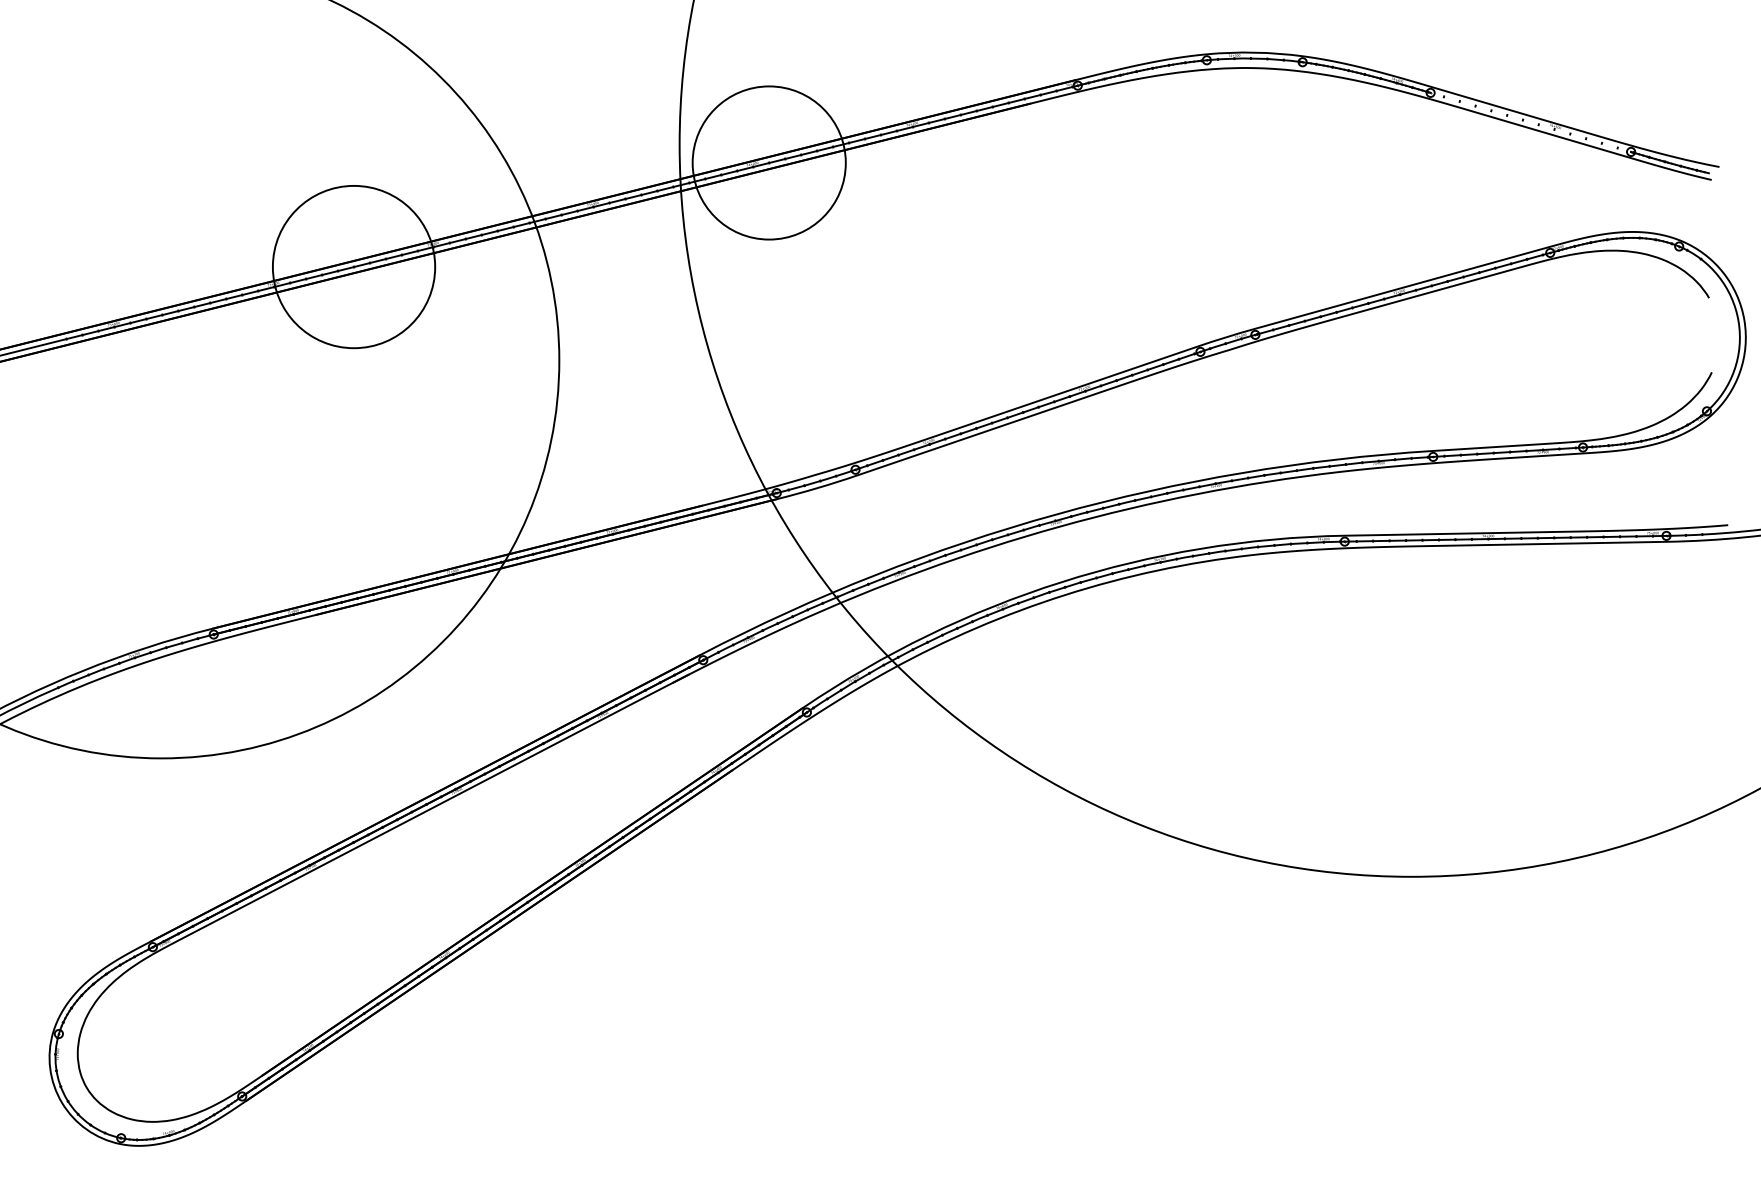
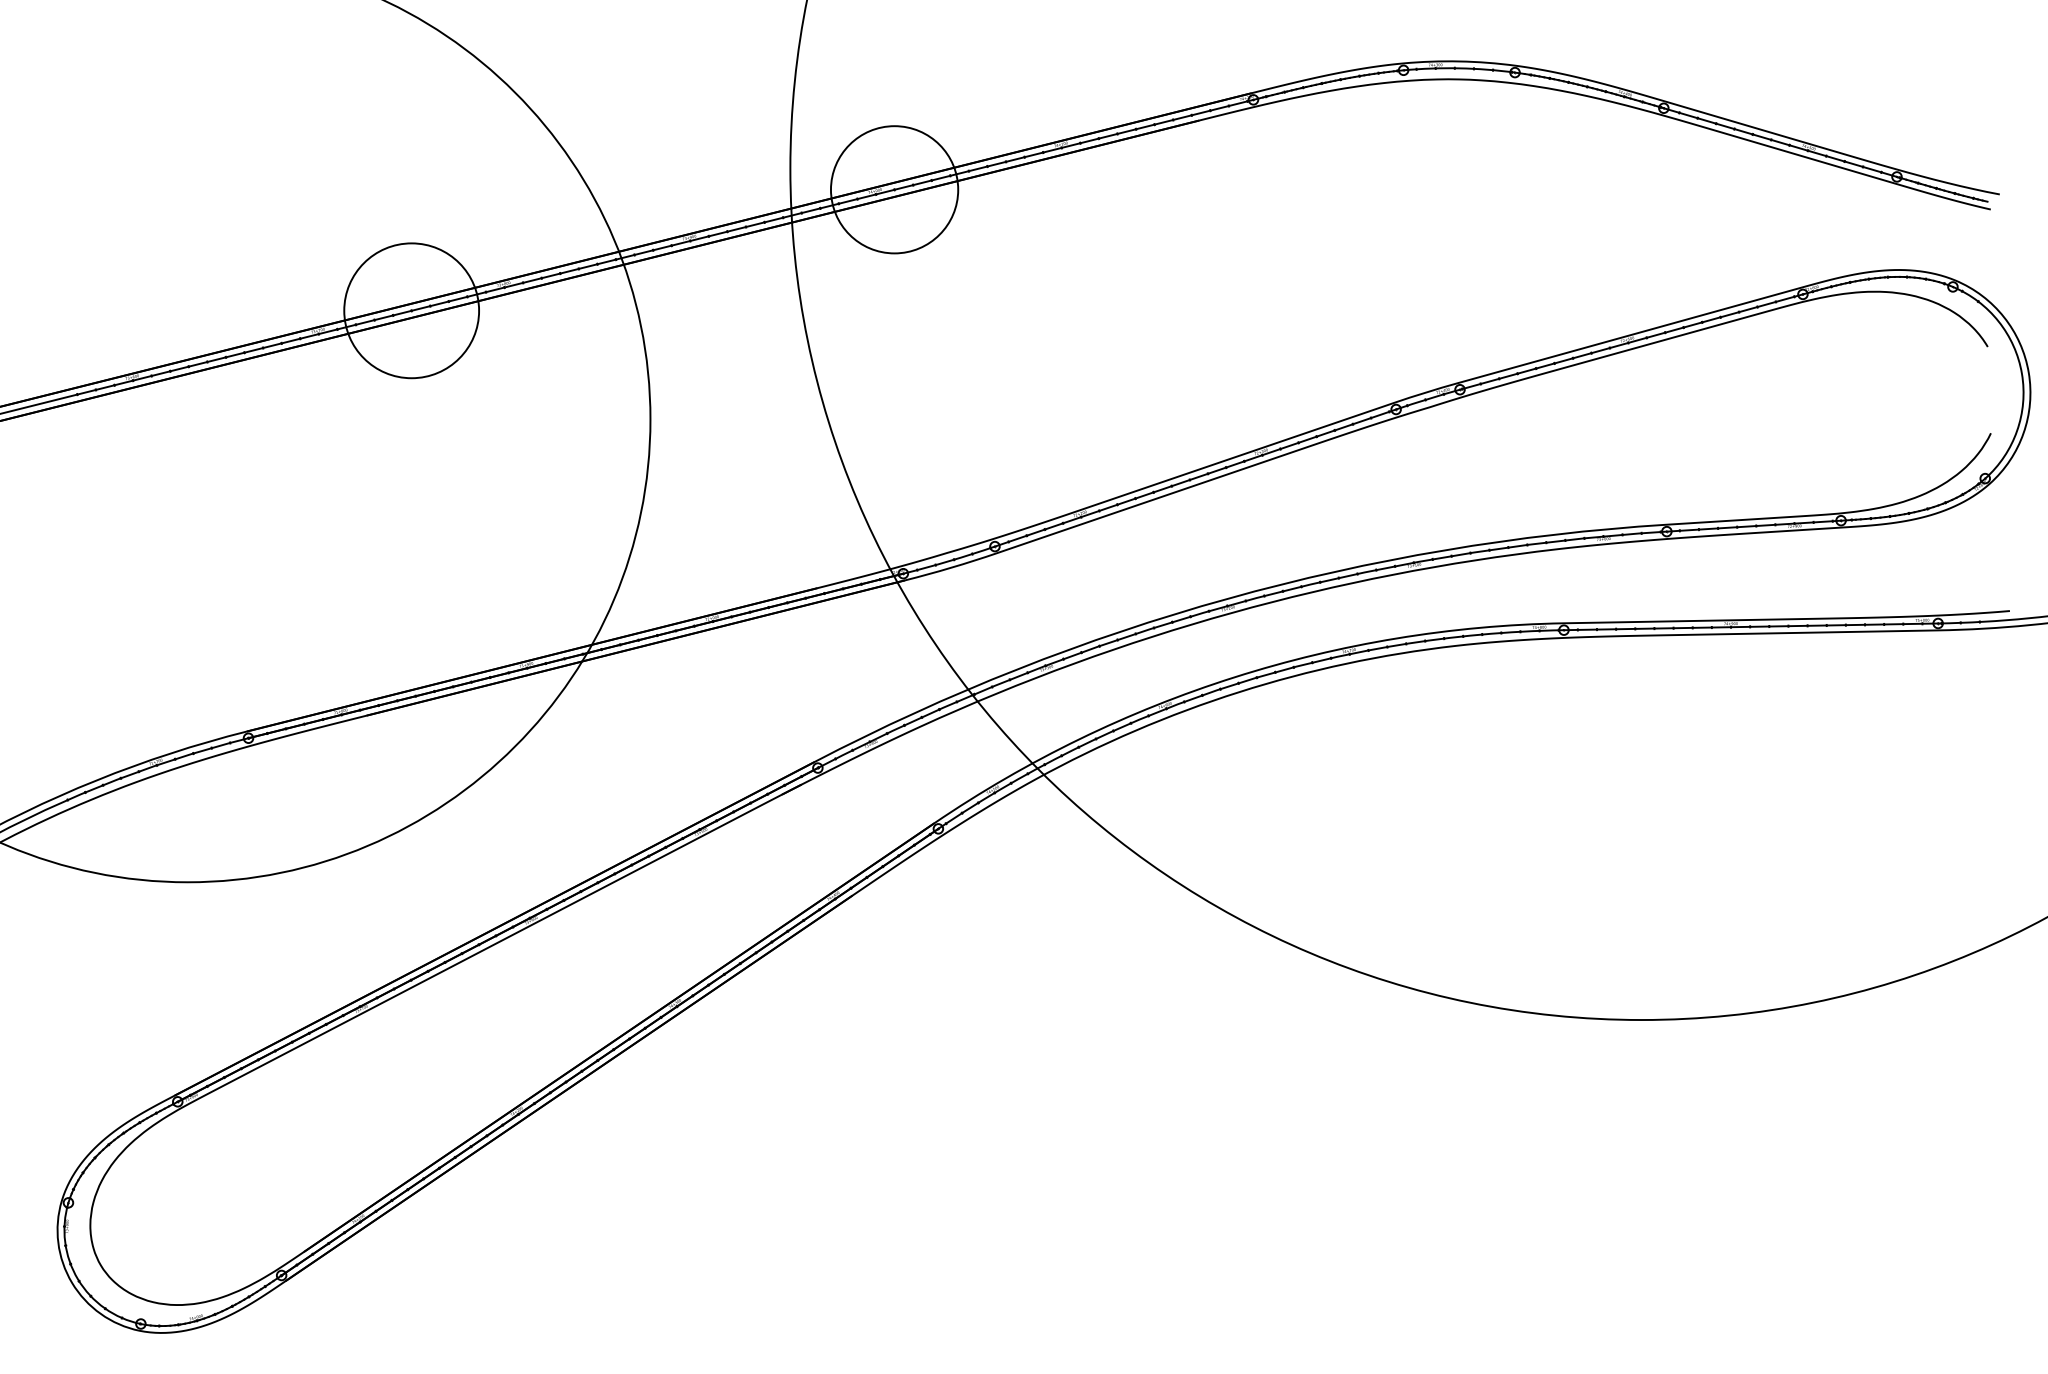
line: (1530, 122) -> (1779, 142), added
circle: (769, 162) -> (894, 189), size x0.71
circle: (353, 266) -> (411, 310), size x0.71

